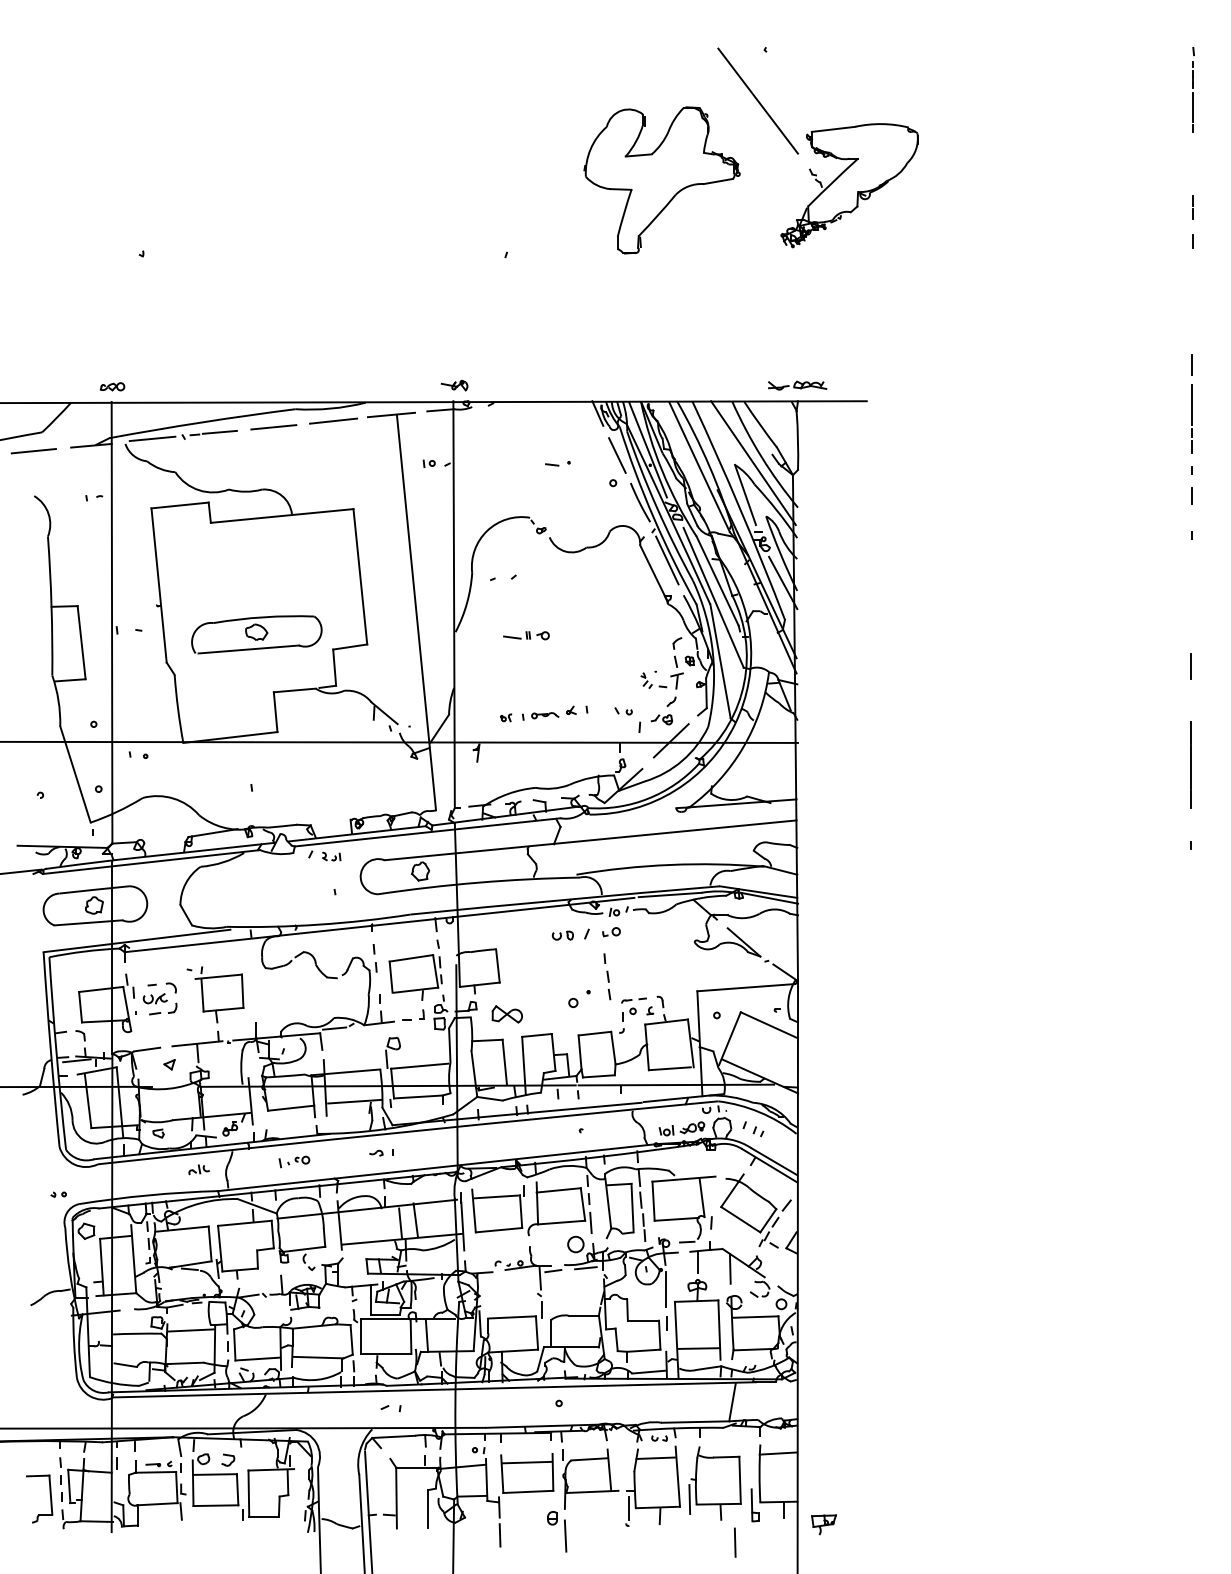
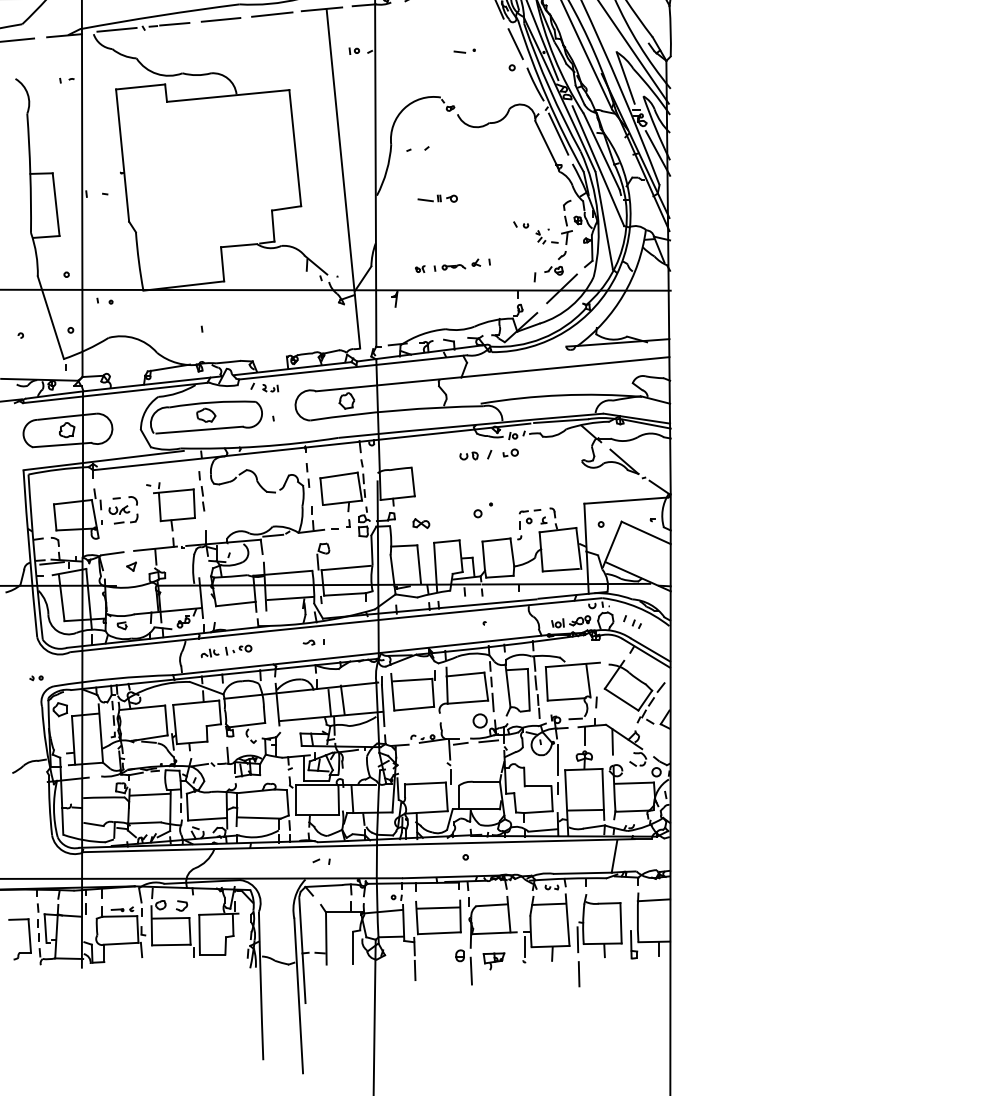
part: (256, 634) -> (206, 417), moved
part: (623, 711) -> (521, 225), moved
part: (607, 976) -> (201, 491), moved
part: (507, 1014) -> (421, 523), size x0.62
part: (198, 1169) -> (209, 653), moved
part: (823, 1524) -> (493, 961), moved
line: (735, 1542) -> (579, 974), moved

